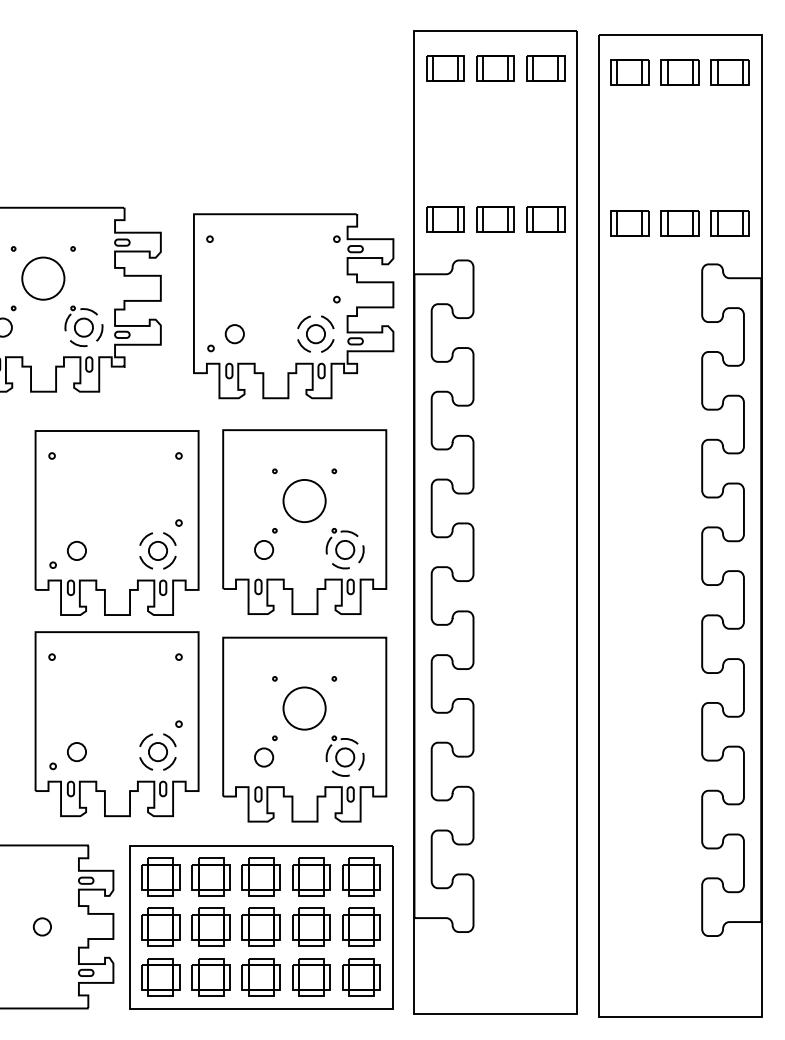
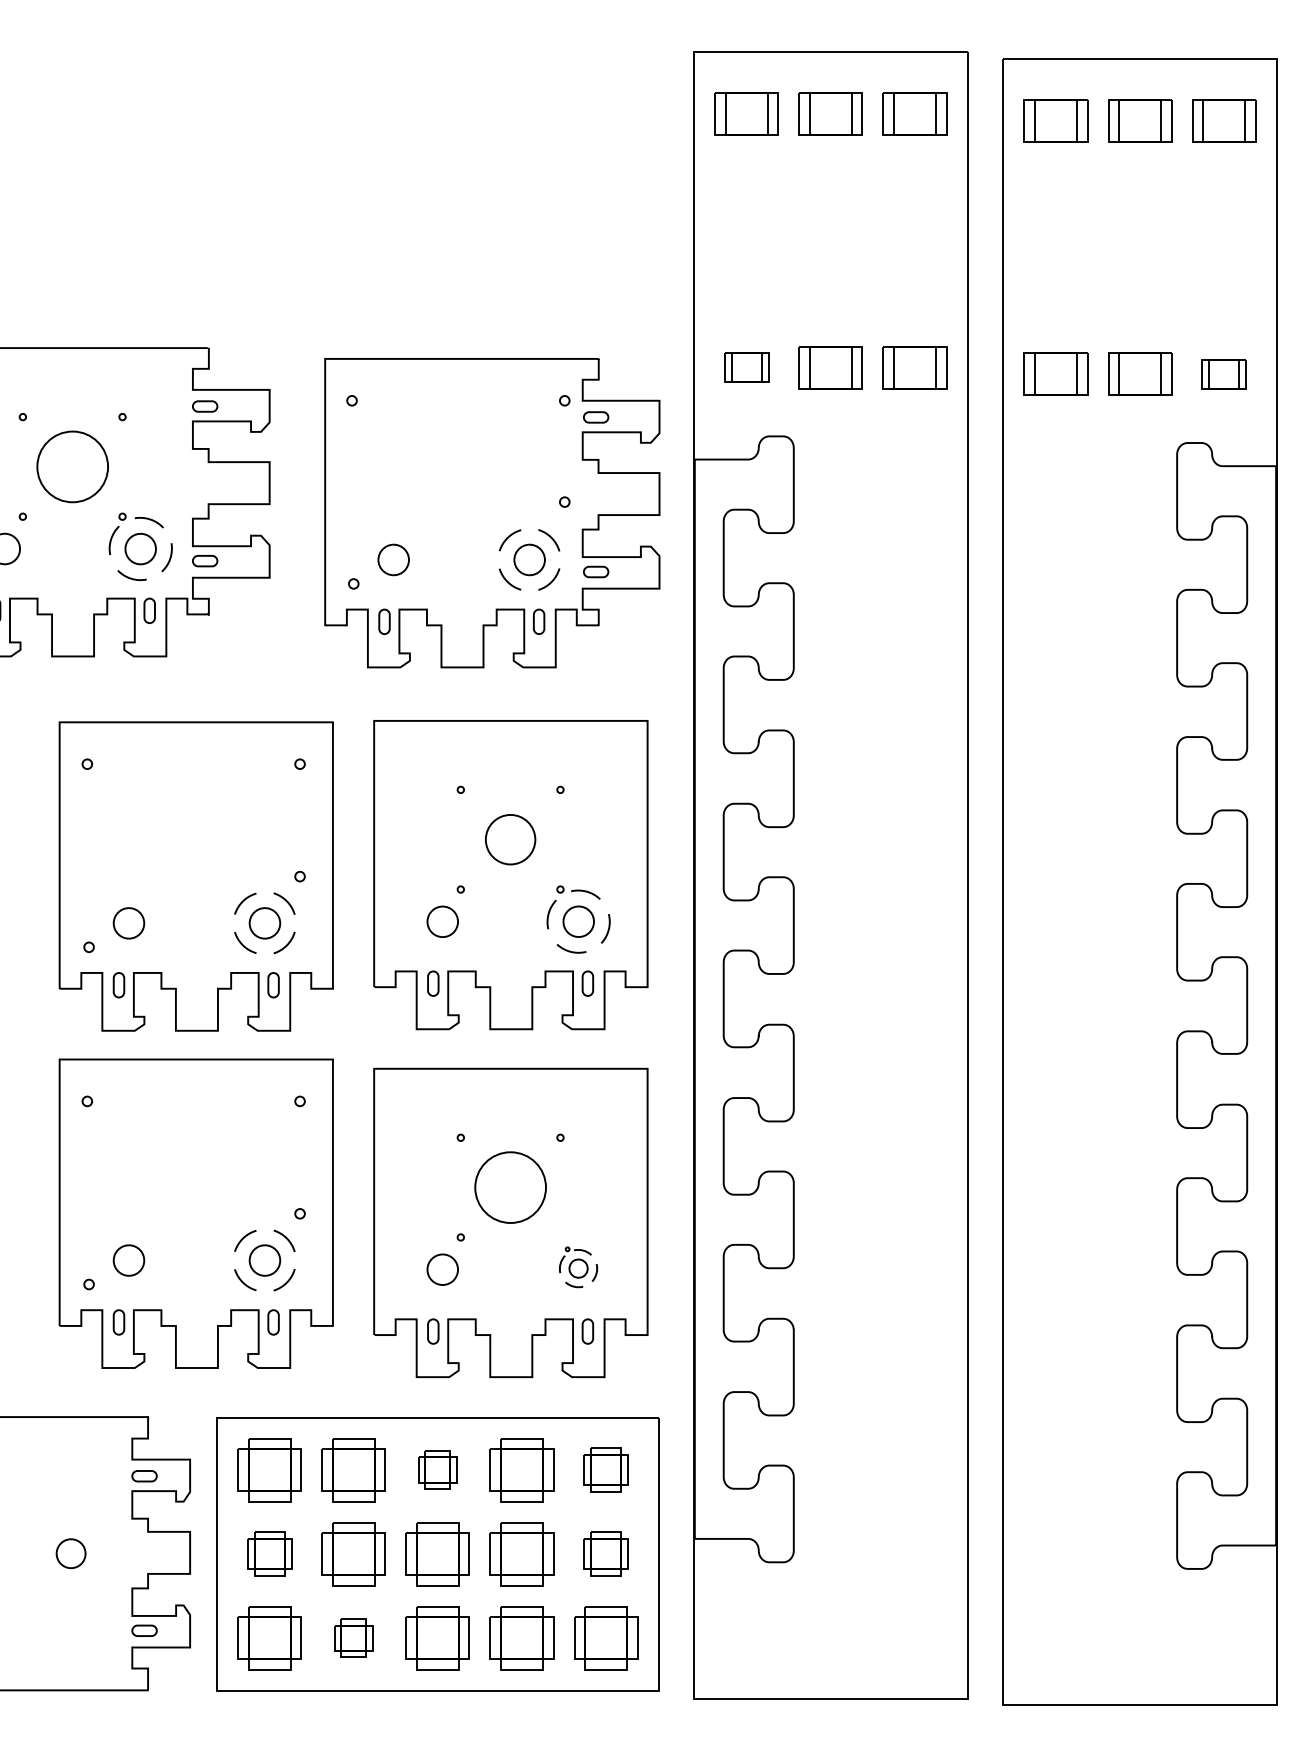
part: (445, 219) -> (746, 367), size x0.7
part: (729, 223) -> (1222, 374), size x0.7
part: (304, 500) -> (510, 838), size x0.7
part: (344, 755) -> (577, 1266), size x0.6
part: (260, 876) -> (436, 1469), size x0.6
part: (361, 876) -> (606, 1469), size x0.7
part: (160, 926) -> (269, 1552), size x0.7
part: (361, 926) -> (606, 1552), size x0.7
part: (210, 977) -> (352, 1638), size x0.6

